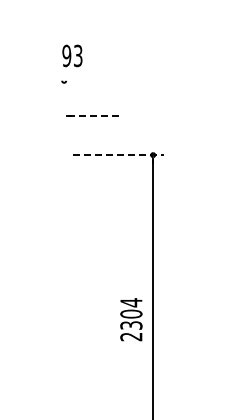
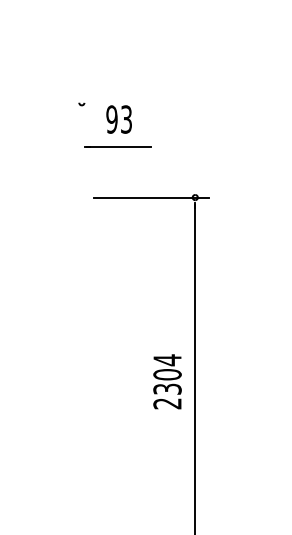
text: (72, 55) -> (119, 118), moved
line: (93, 115) -> (119, 147), dashed -> solid
line: (119, 155) -> (152, 198), dashed -> solid
text: (131, 319) -> (167, 381), moved

